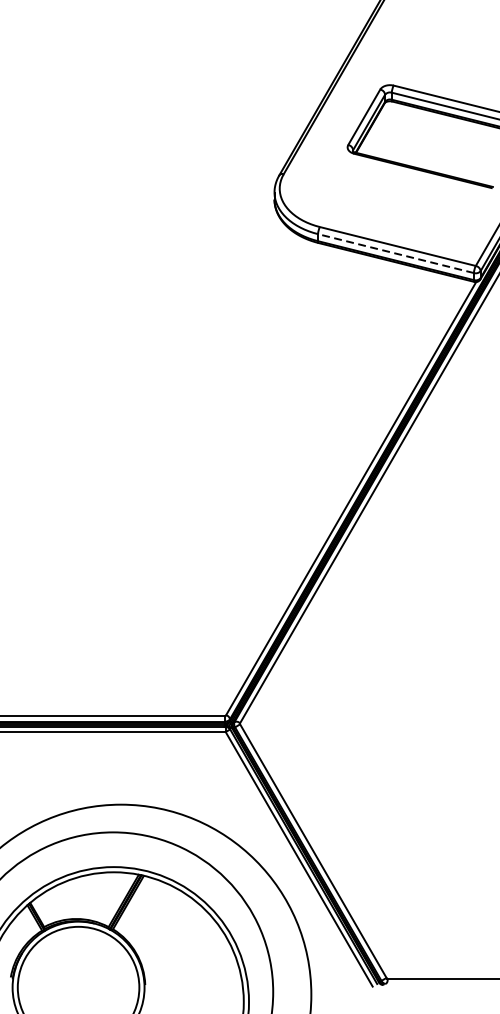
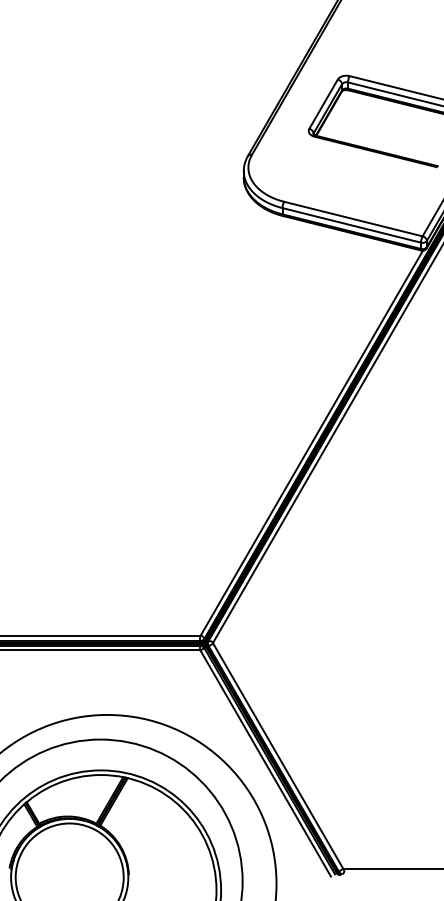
line: (395, 253) -> (351, 225), dashed -> solid

